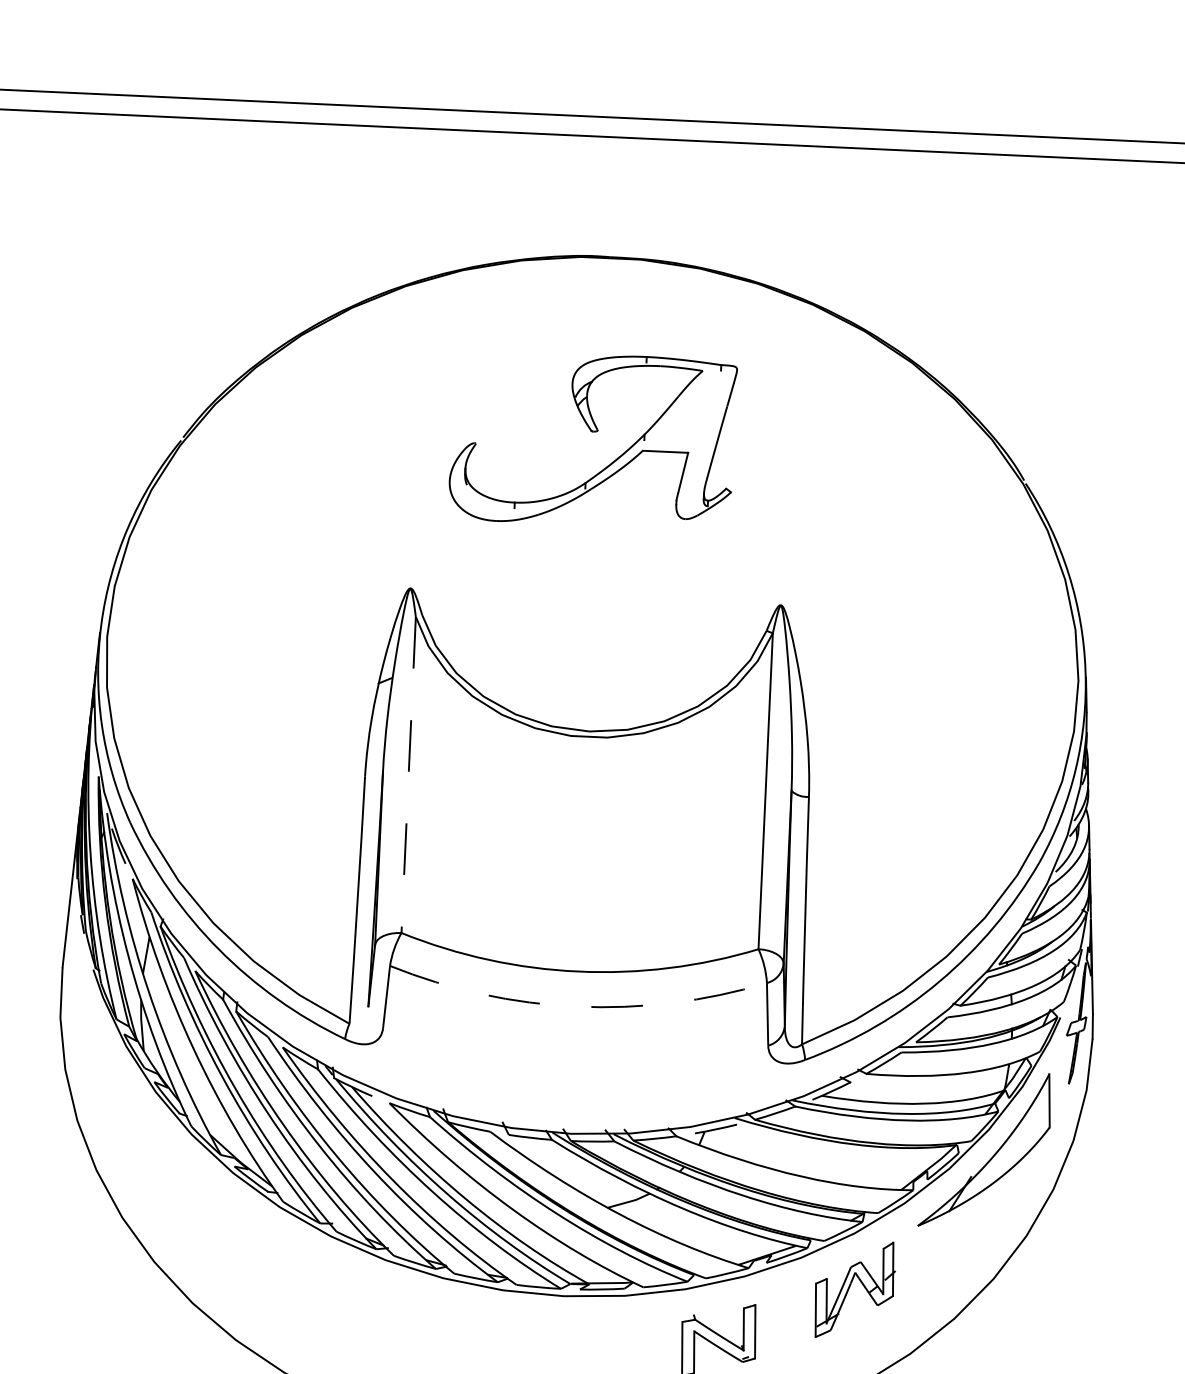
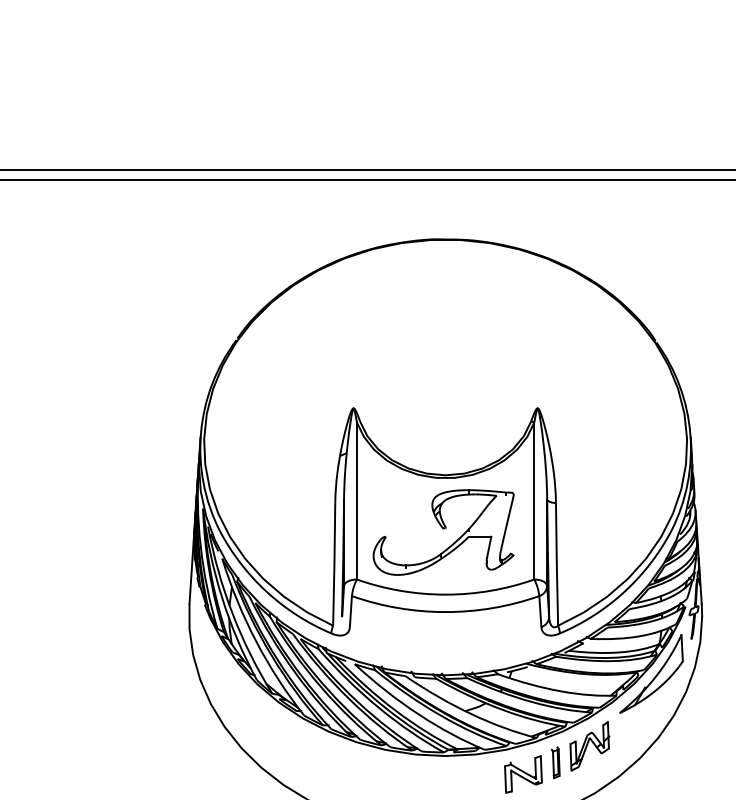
part: (592, 439) -> (443, 532), moved
line: (407, 774) -> (356, 500), dashed -> solid
arc: (576, 1007) -> (445, 612), dashed -> solid
part: (784, 1319) -> (555, 762), added

